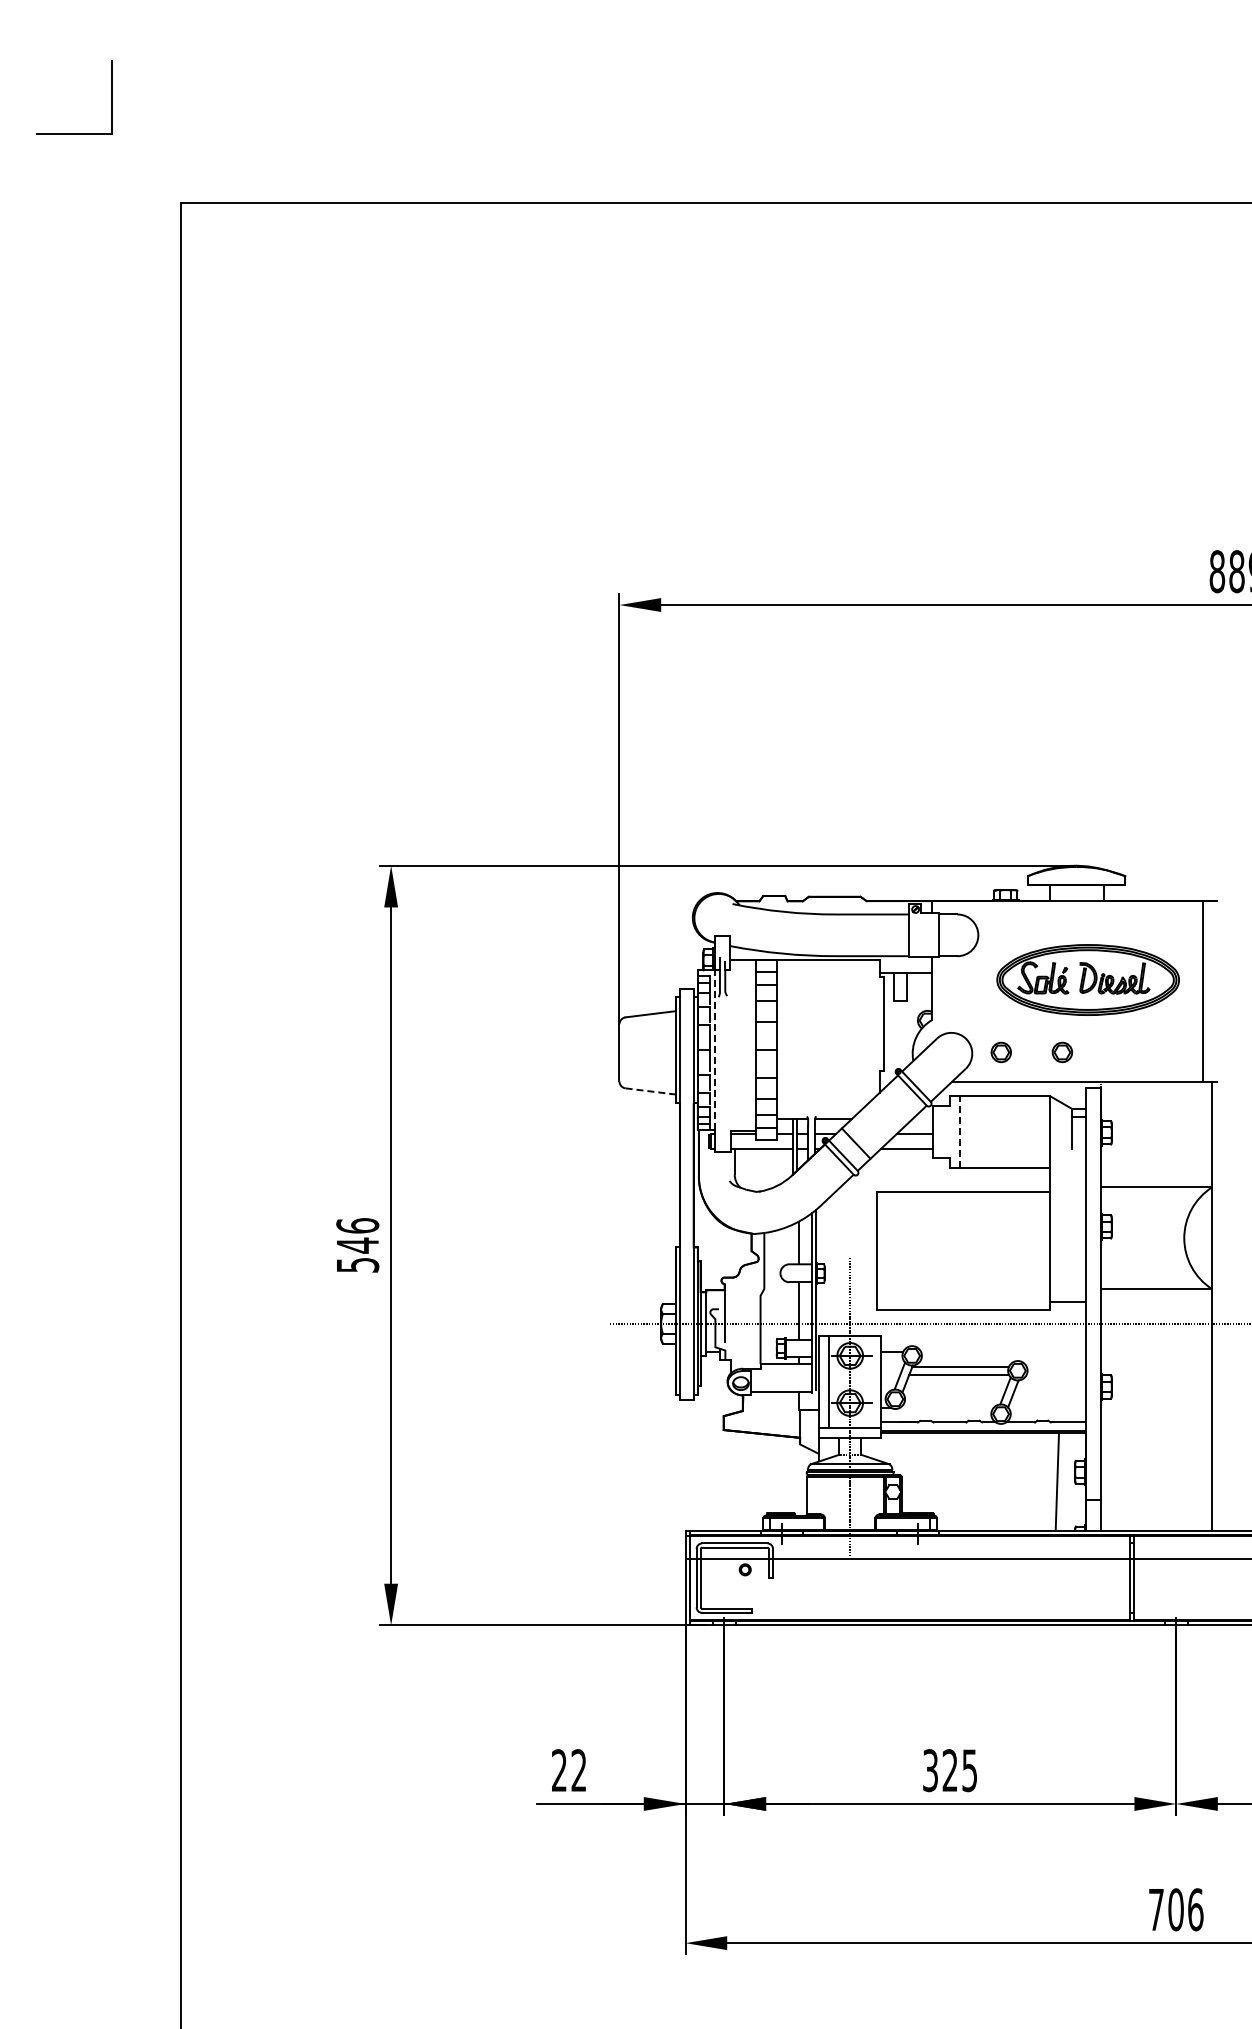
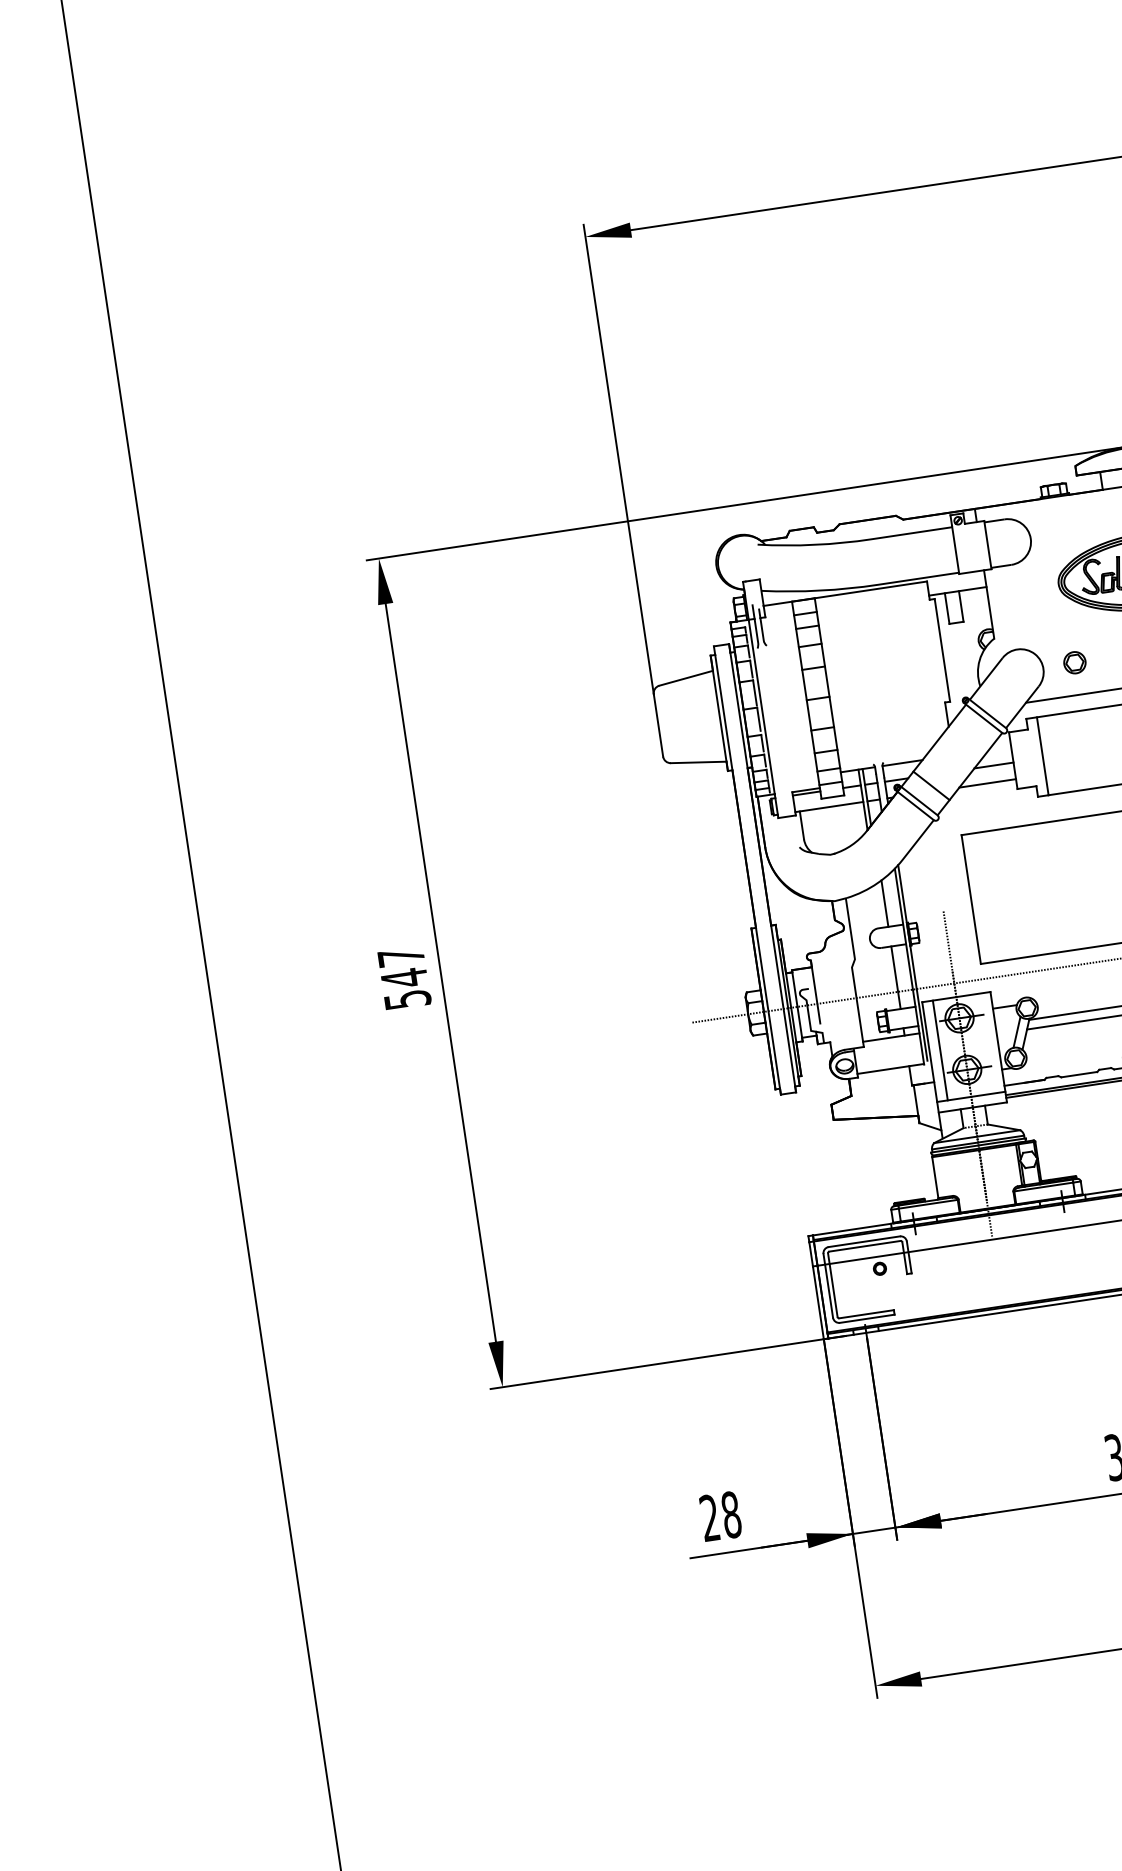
line: (714, 1050) -> (761, 707), dashed -> solid
line: (651, 1091) -> (699, 762), dashed -> solid
line: (959, 1132) -> (1042, 756), dashed -> solid
text: (357, 1225) -> (400, 956), 546 -> 547
text: (578, 1770) -> (730, 1514), 22 -> 28

